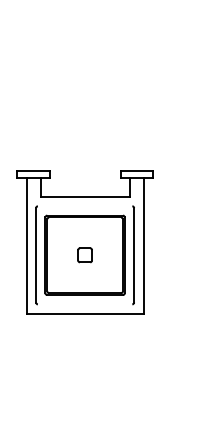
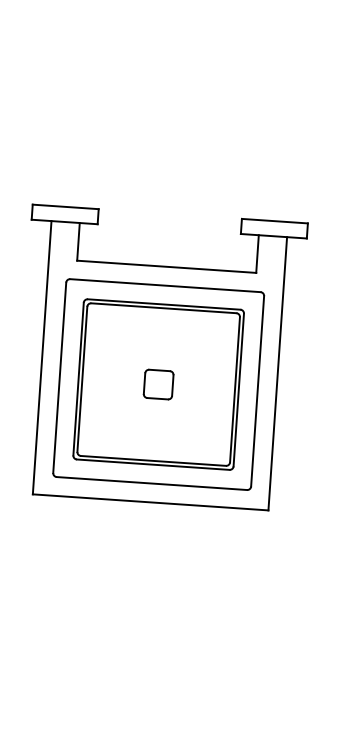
line: (84, 206) -> (164, 286), added
line: (84, 304) -> (150, 483), added

